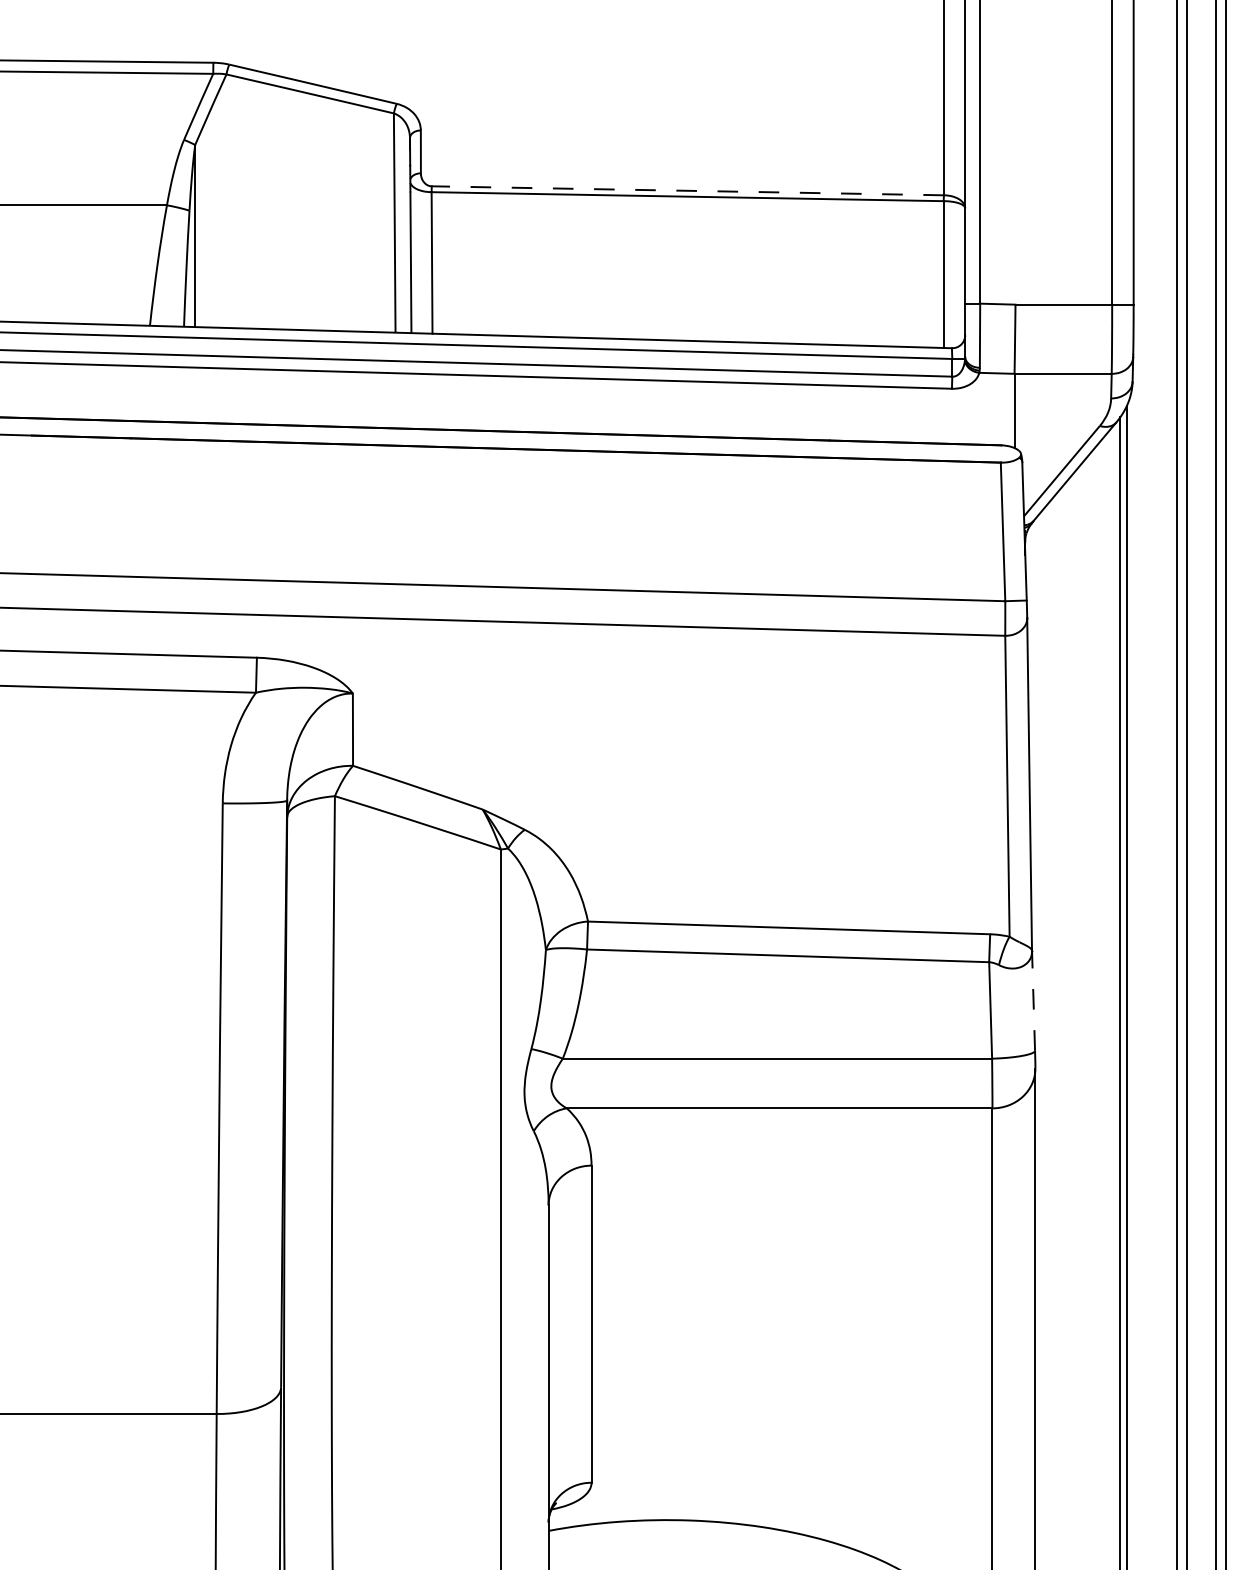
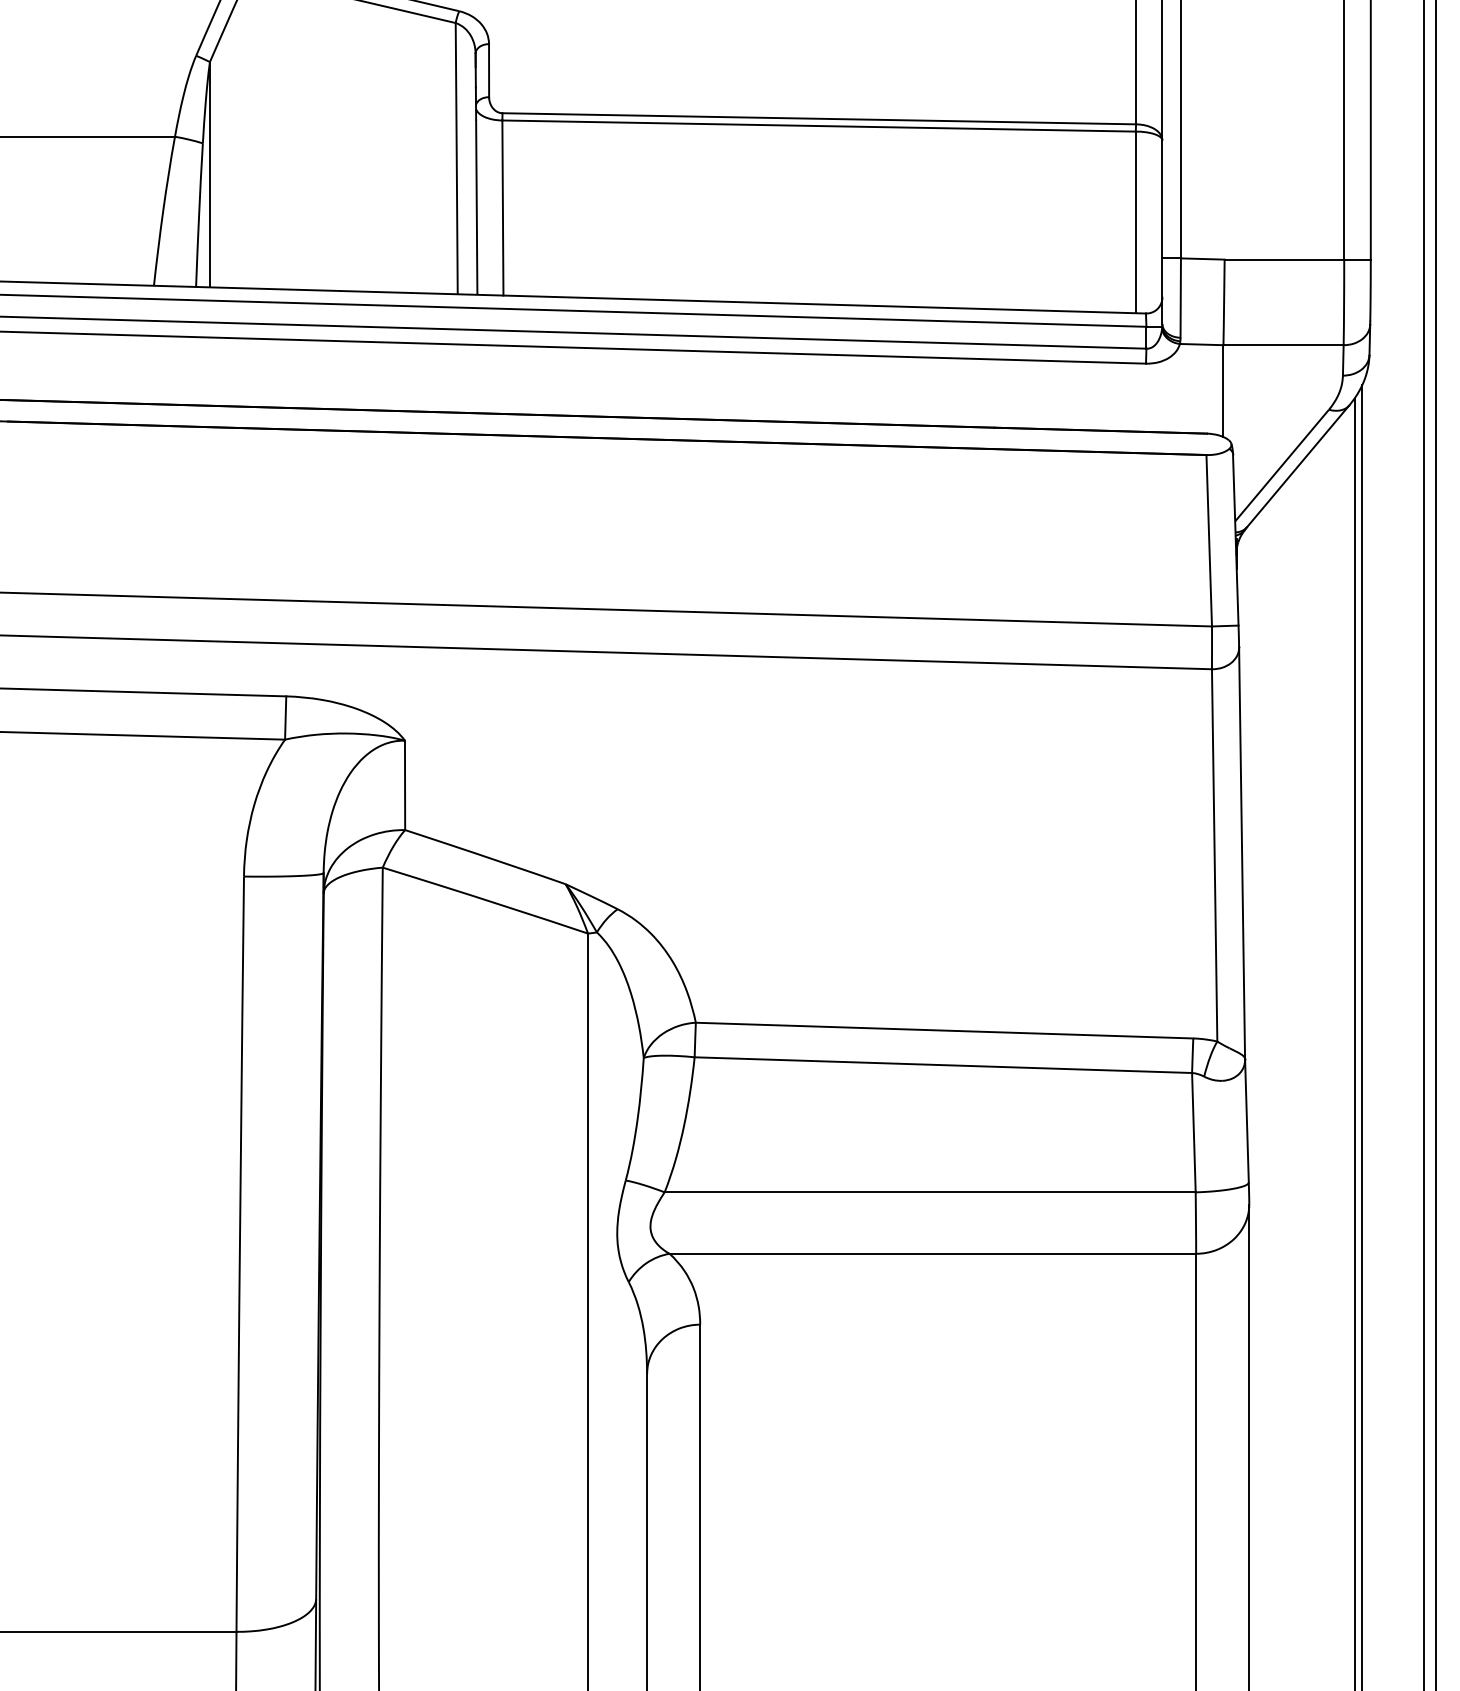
line: (687, 190) -> (818, 118), dashed -> solid
line: (1033, 1001) -> (1246, 1121), dashed -> solid

